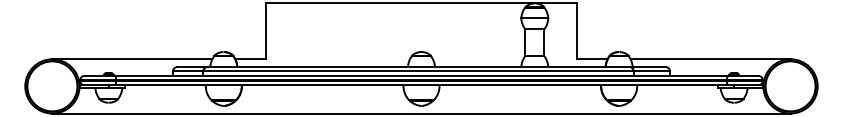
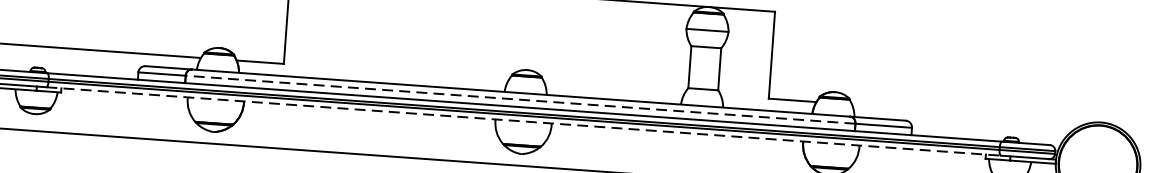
line: (710, 59) -> (976, 113), removed
line: (418, 71) -> (520, 100), solid -> dashed
line: (421, 85) -> (523, 122), solid -> dashed

